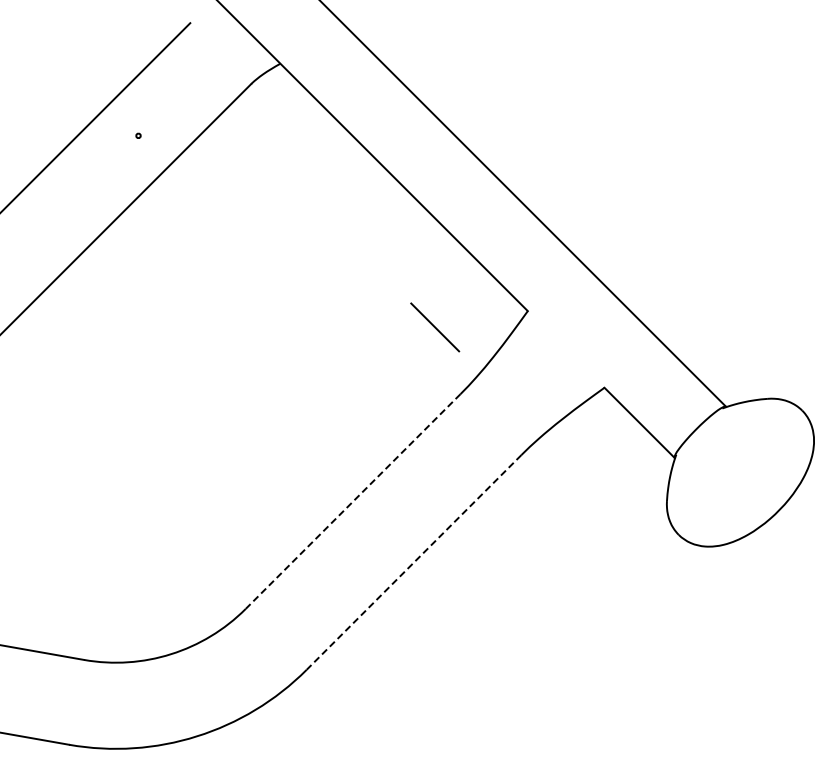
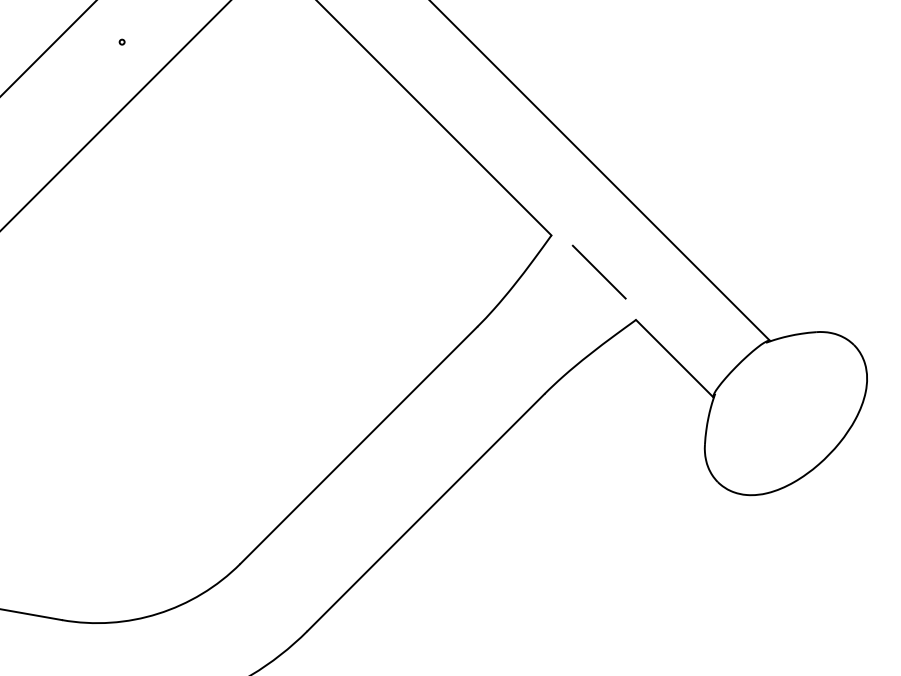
line: (435, 327) -> (599, 272), moved
line: (353, 501) -> (359, 445), dashed -> solid
line: (414, 562) -> (426, 512), dashed -> solid

